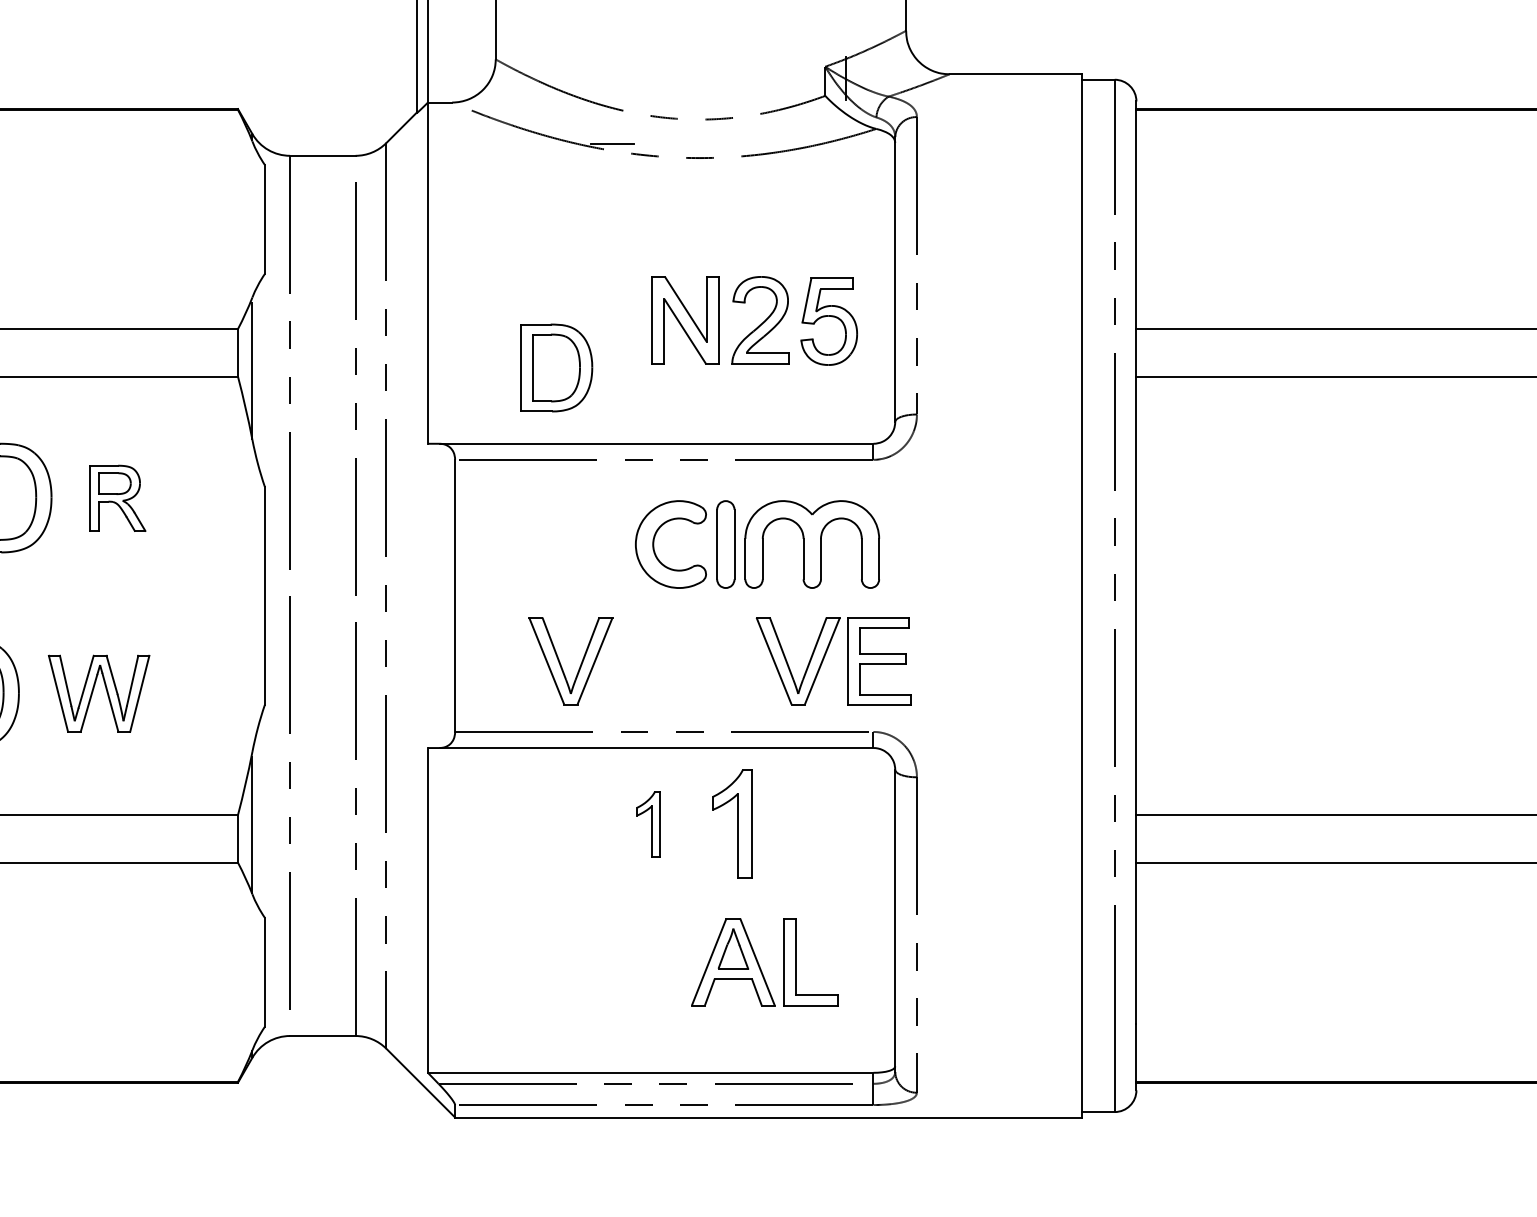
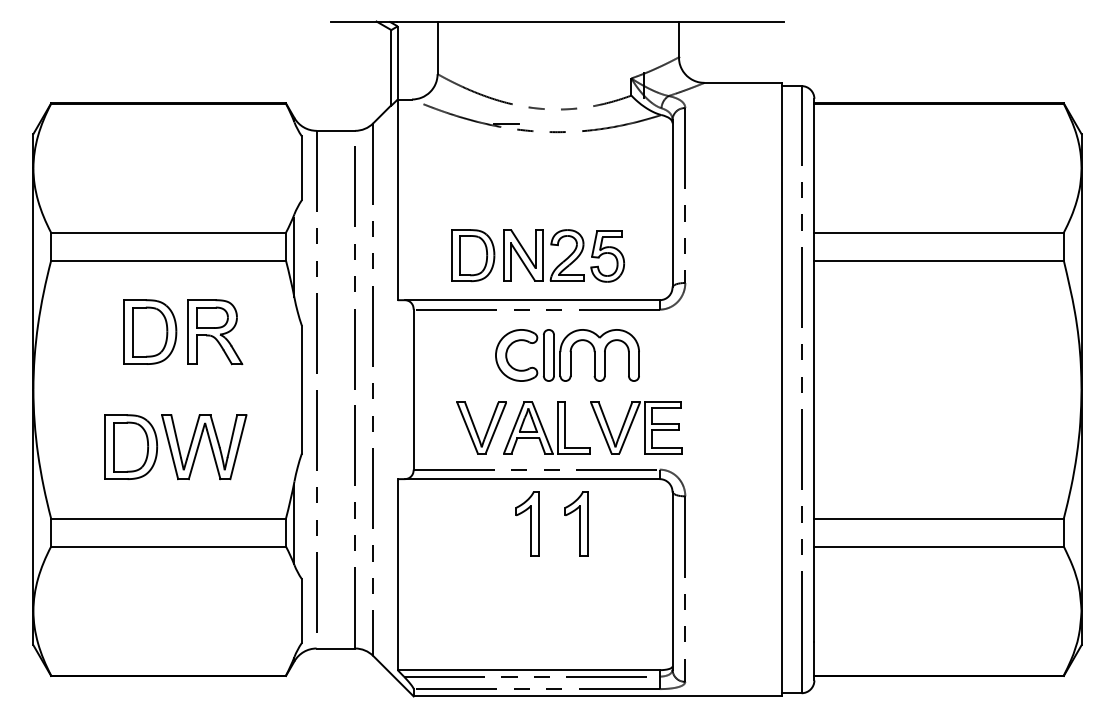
part: (754, 320) -> (563, 255), moved
part: (118, 498) -> (215, 332), size x1.67
part: (757, 544) -> (567, 355), moved
part: (99, 694) -> (204, 447), size x1.43
part: (648, 823) -> (527, 523), size x1.67
part: (764, 961) -> (546, 427), moved

